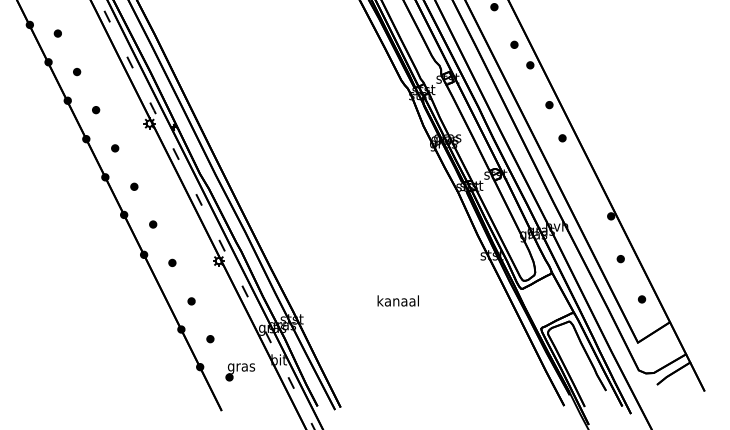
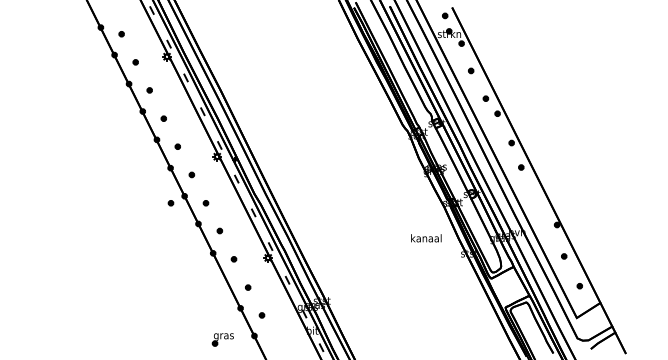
part: (86, 187) -> (170, 203), added
text: (398, 301) -> (426, 238), moved
part: (239, 371) -> (222, 339), moved

